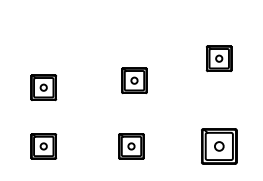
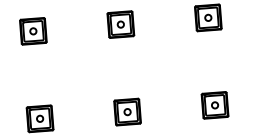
part: (134, 80) -> (120, 24), moved
part: (43, 87) -> (33, 31), moved
part: (218, 146) -> (214, 105), size x0.71

